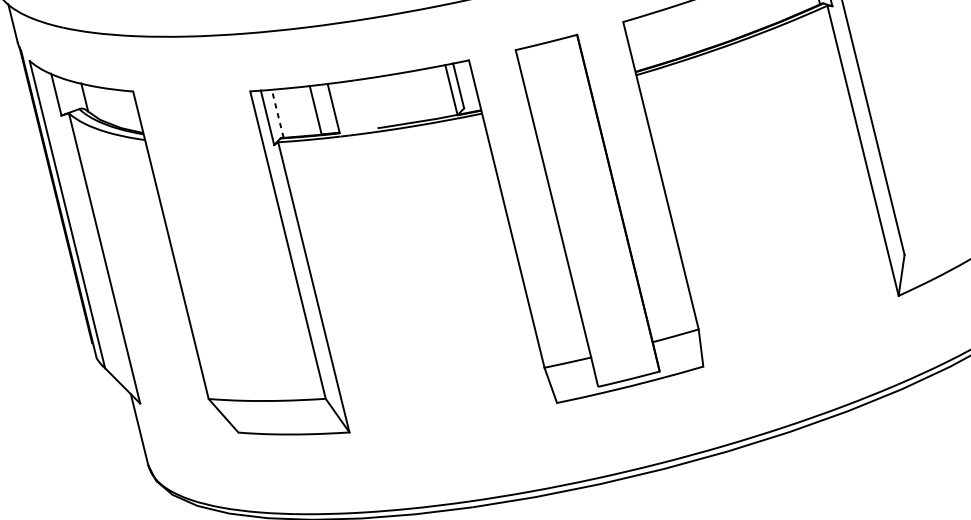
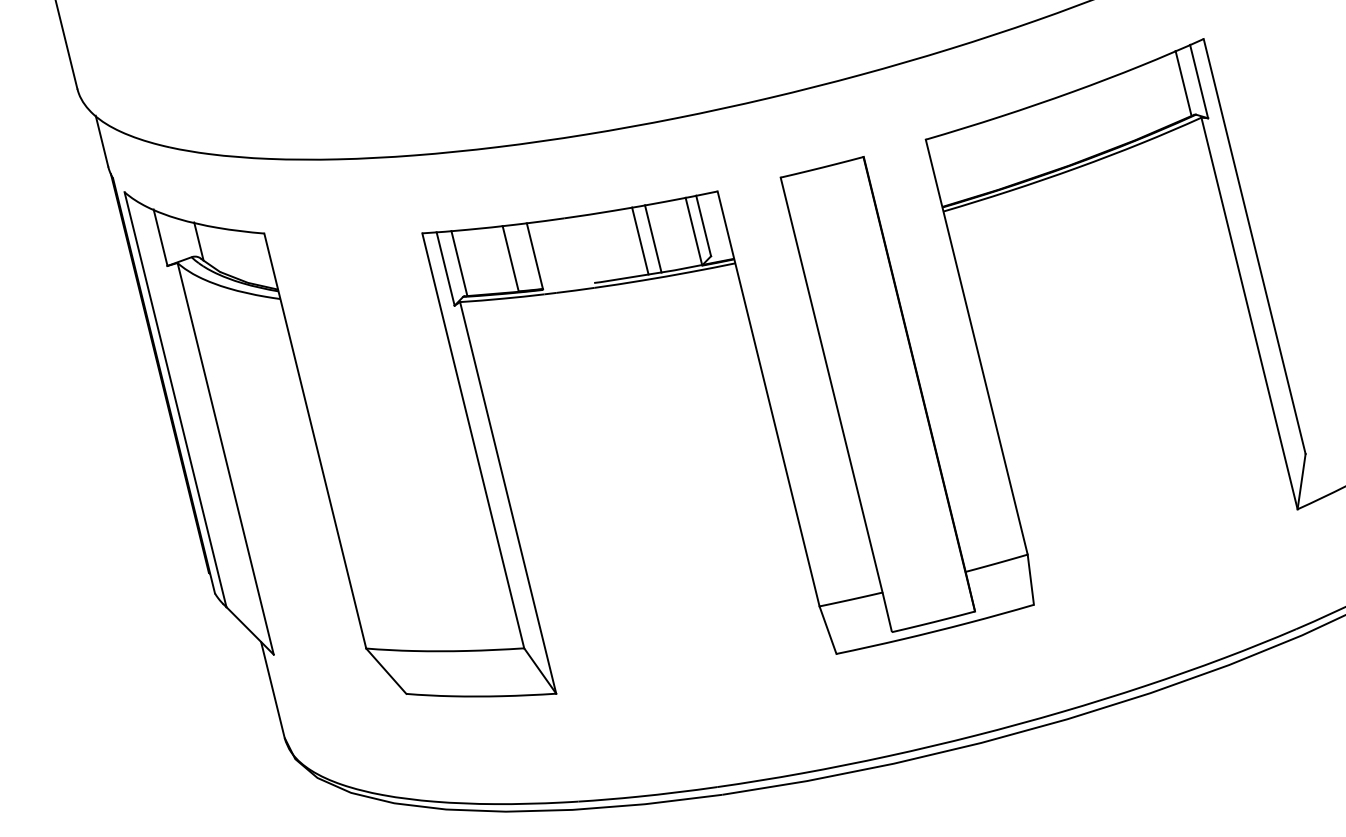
line: (421, 95) -> (653, 238), added
line: (411, 96) -> (640, 240), added
line: (277, 113) -> (459, 263), dashed -> solid

